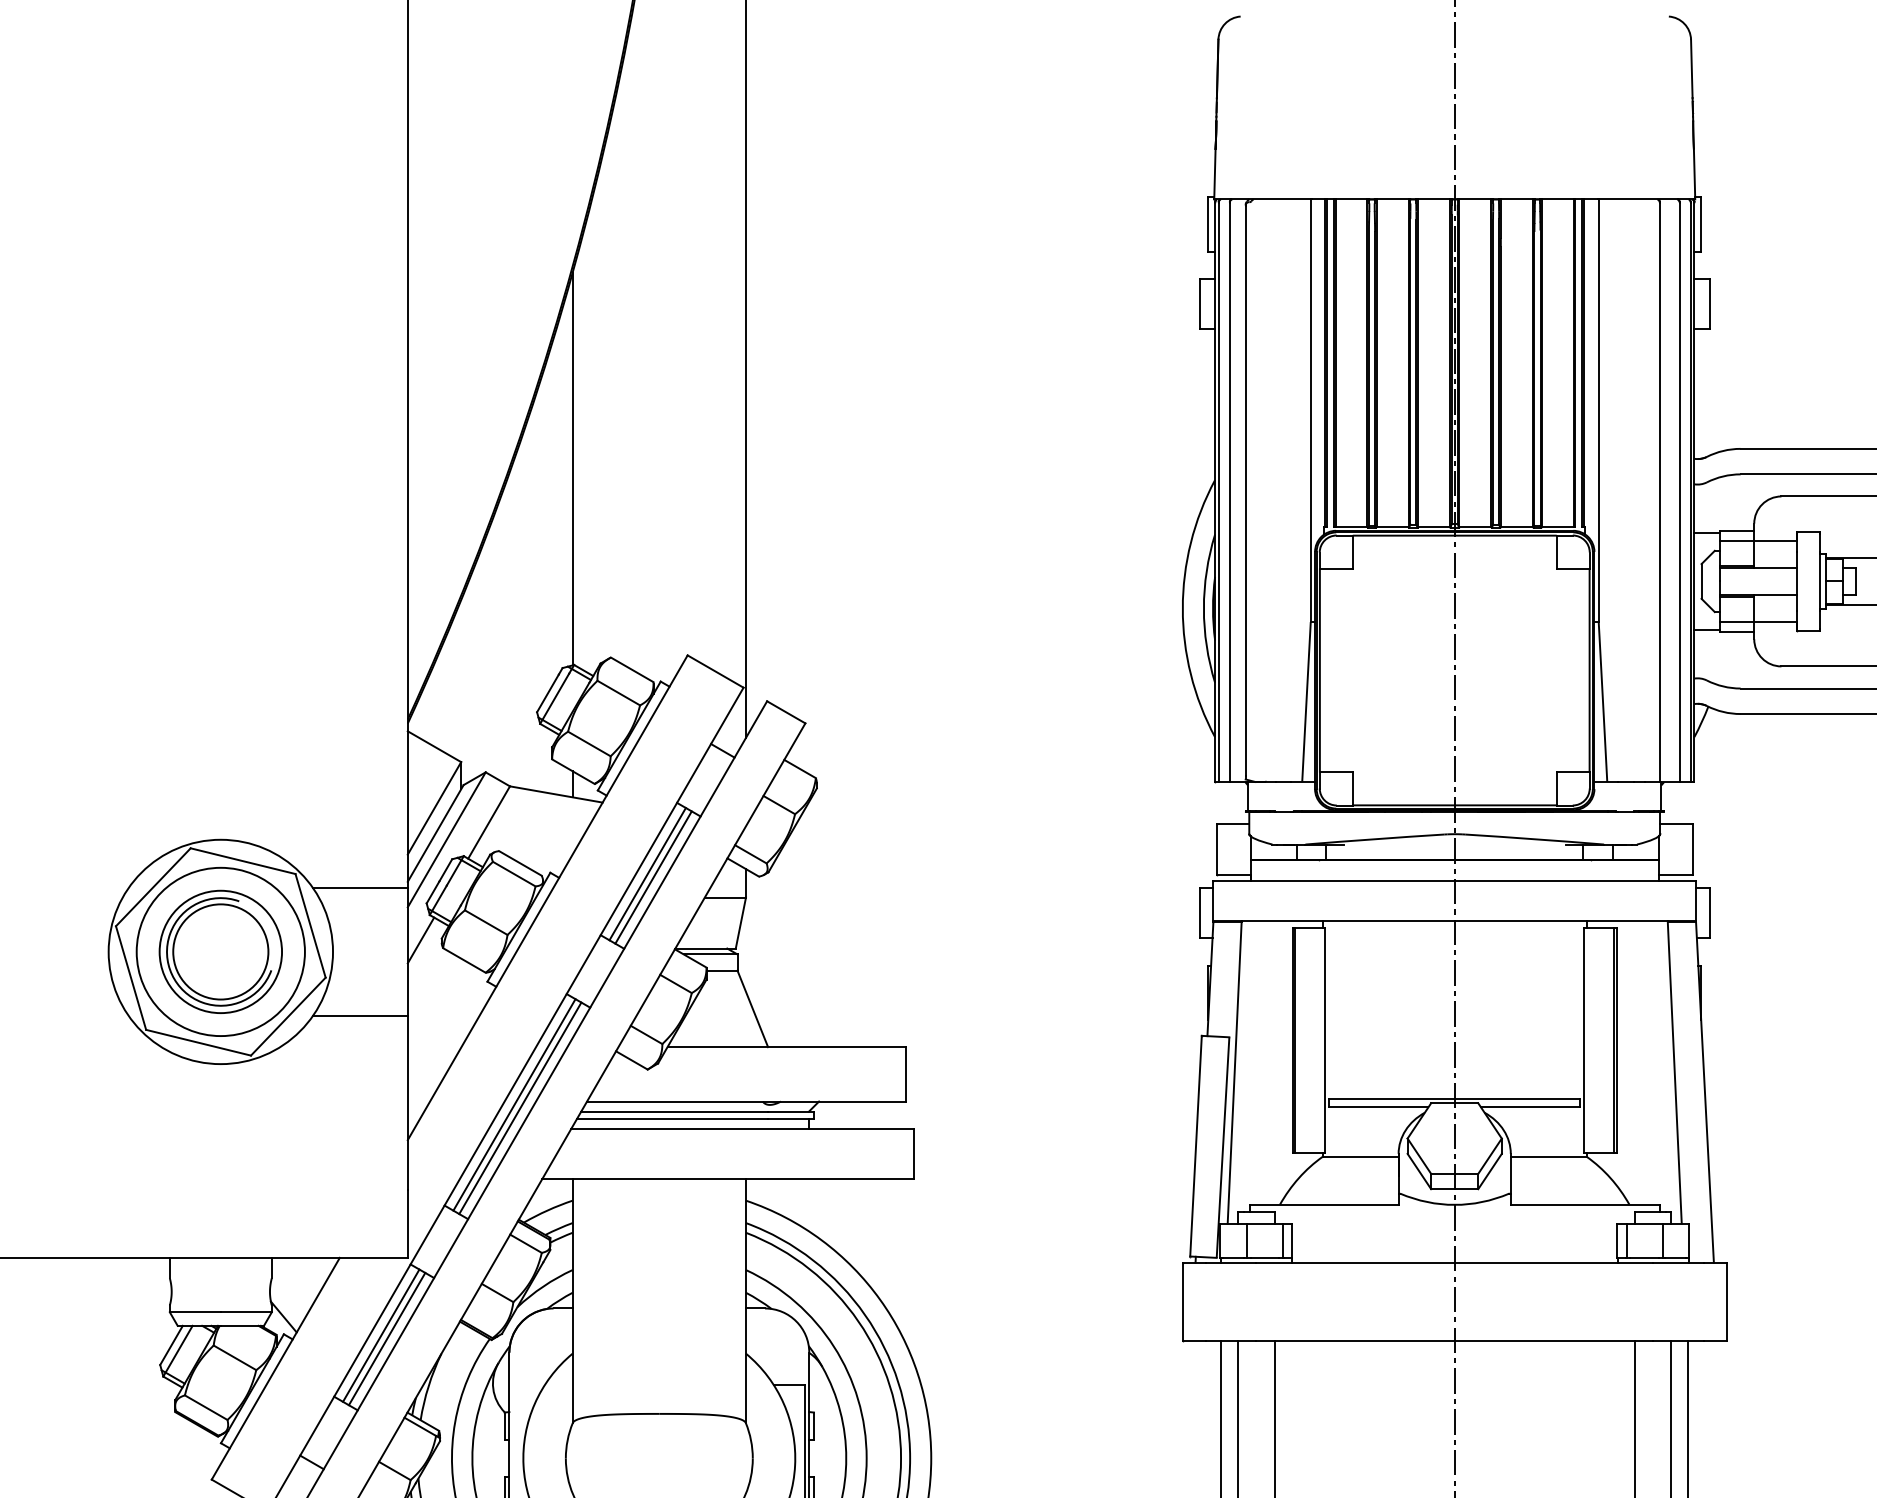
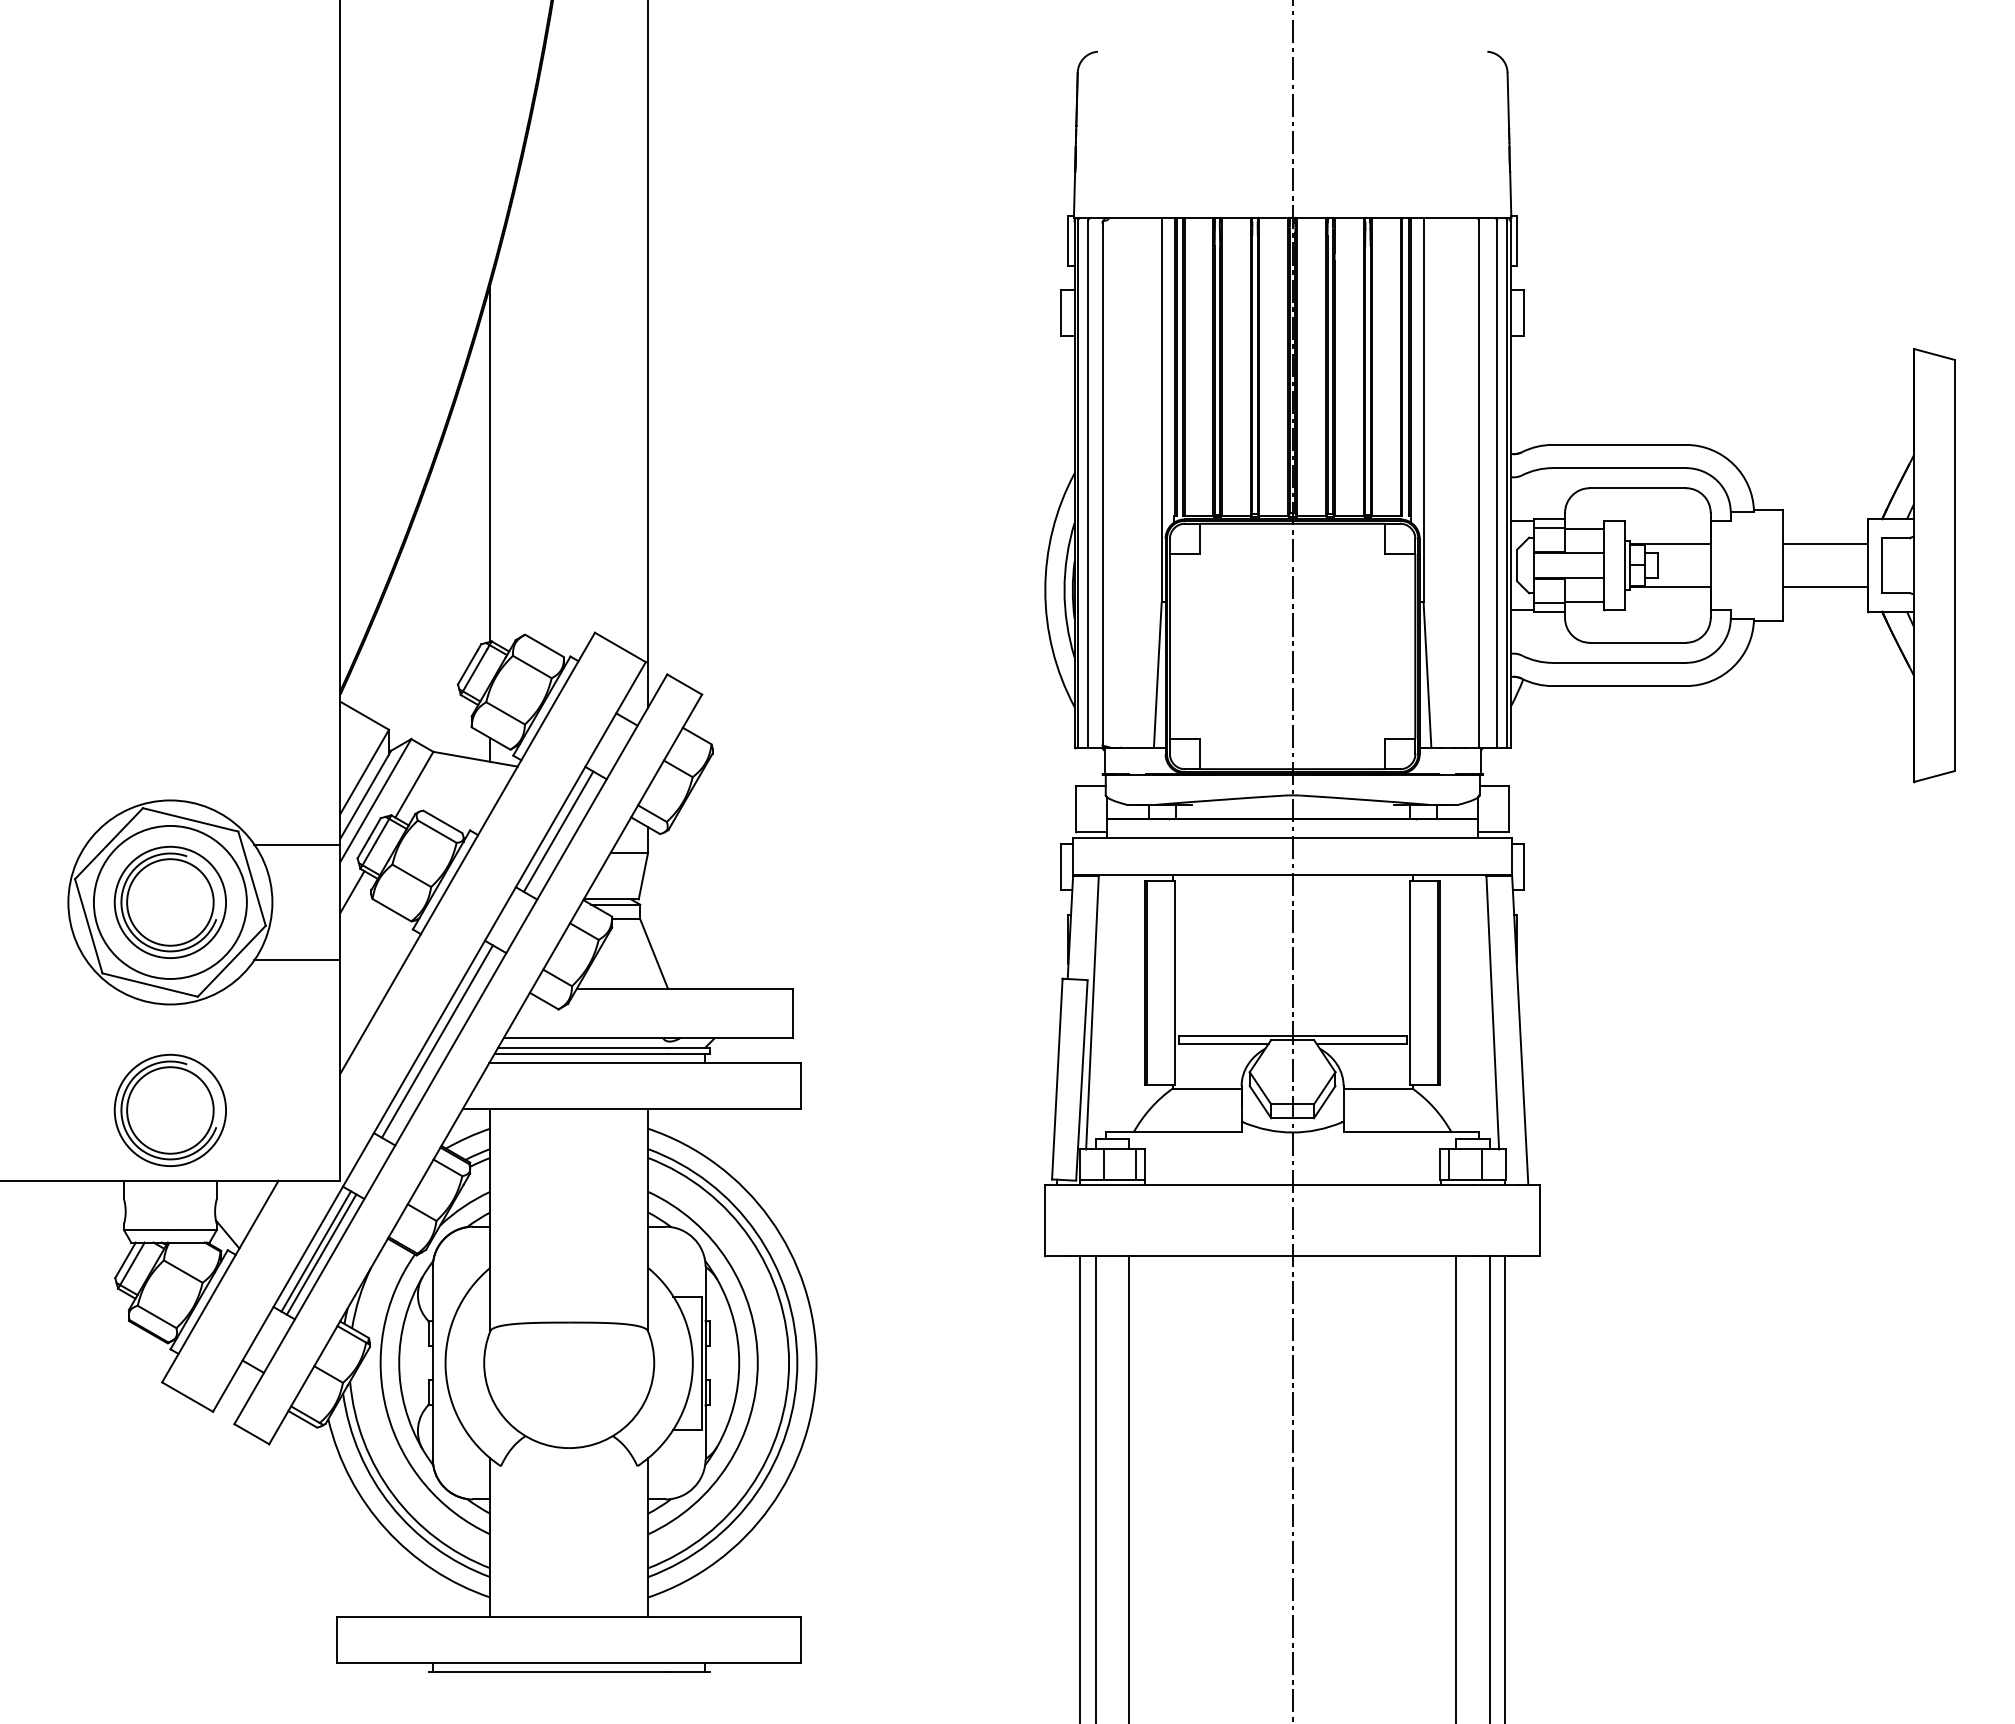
line: (653, 877) -> (563, 834), removed
line: (520, 1108) -> (442, 1044), removed
part: (219, 1179) -> (169, 1109), added

